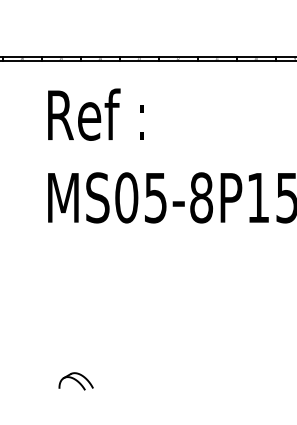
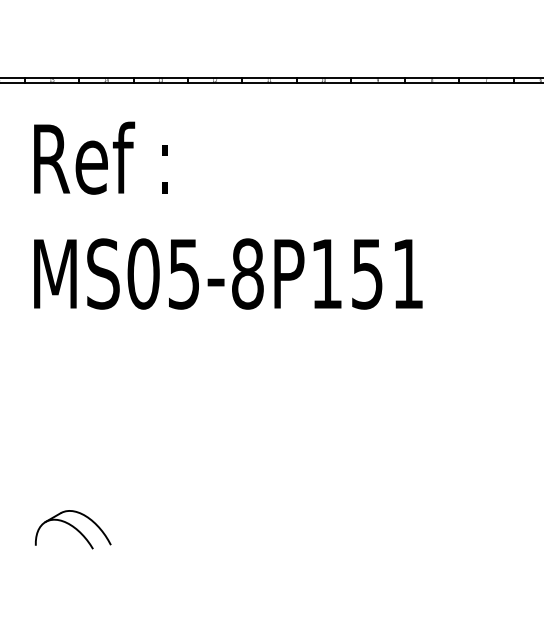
part: (76, 381) -> (73, 529), size x1.6

